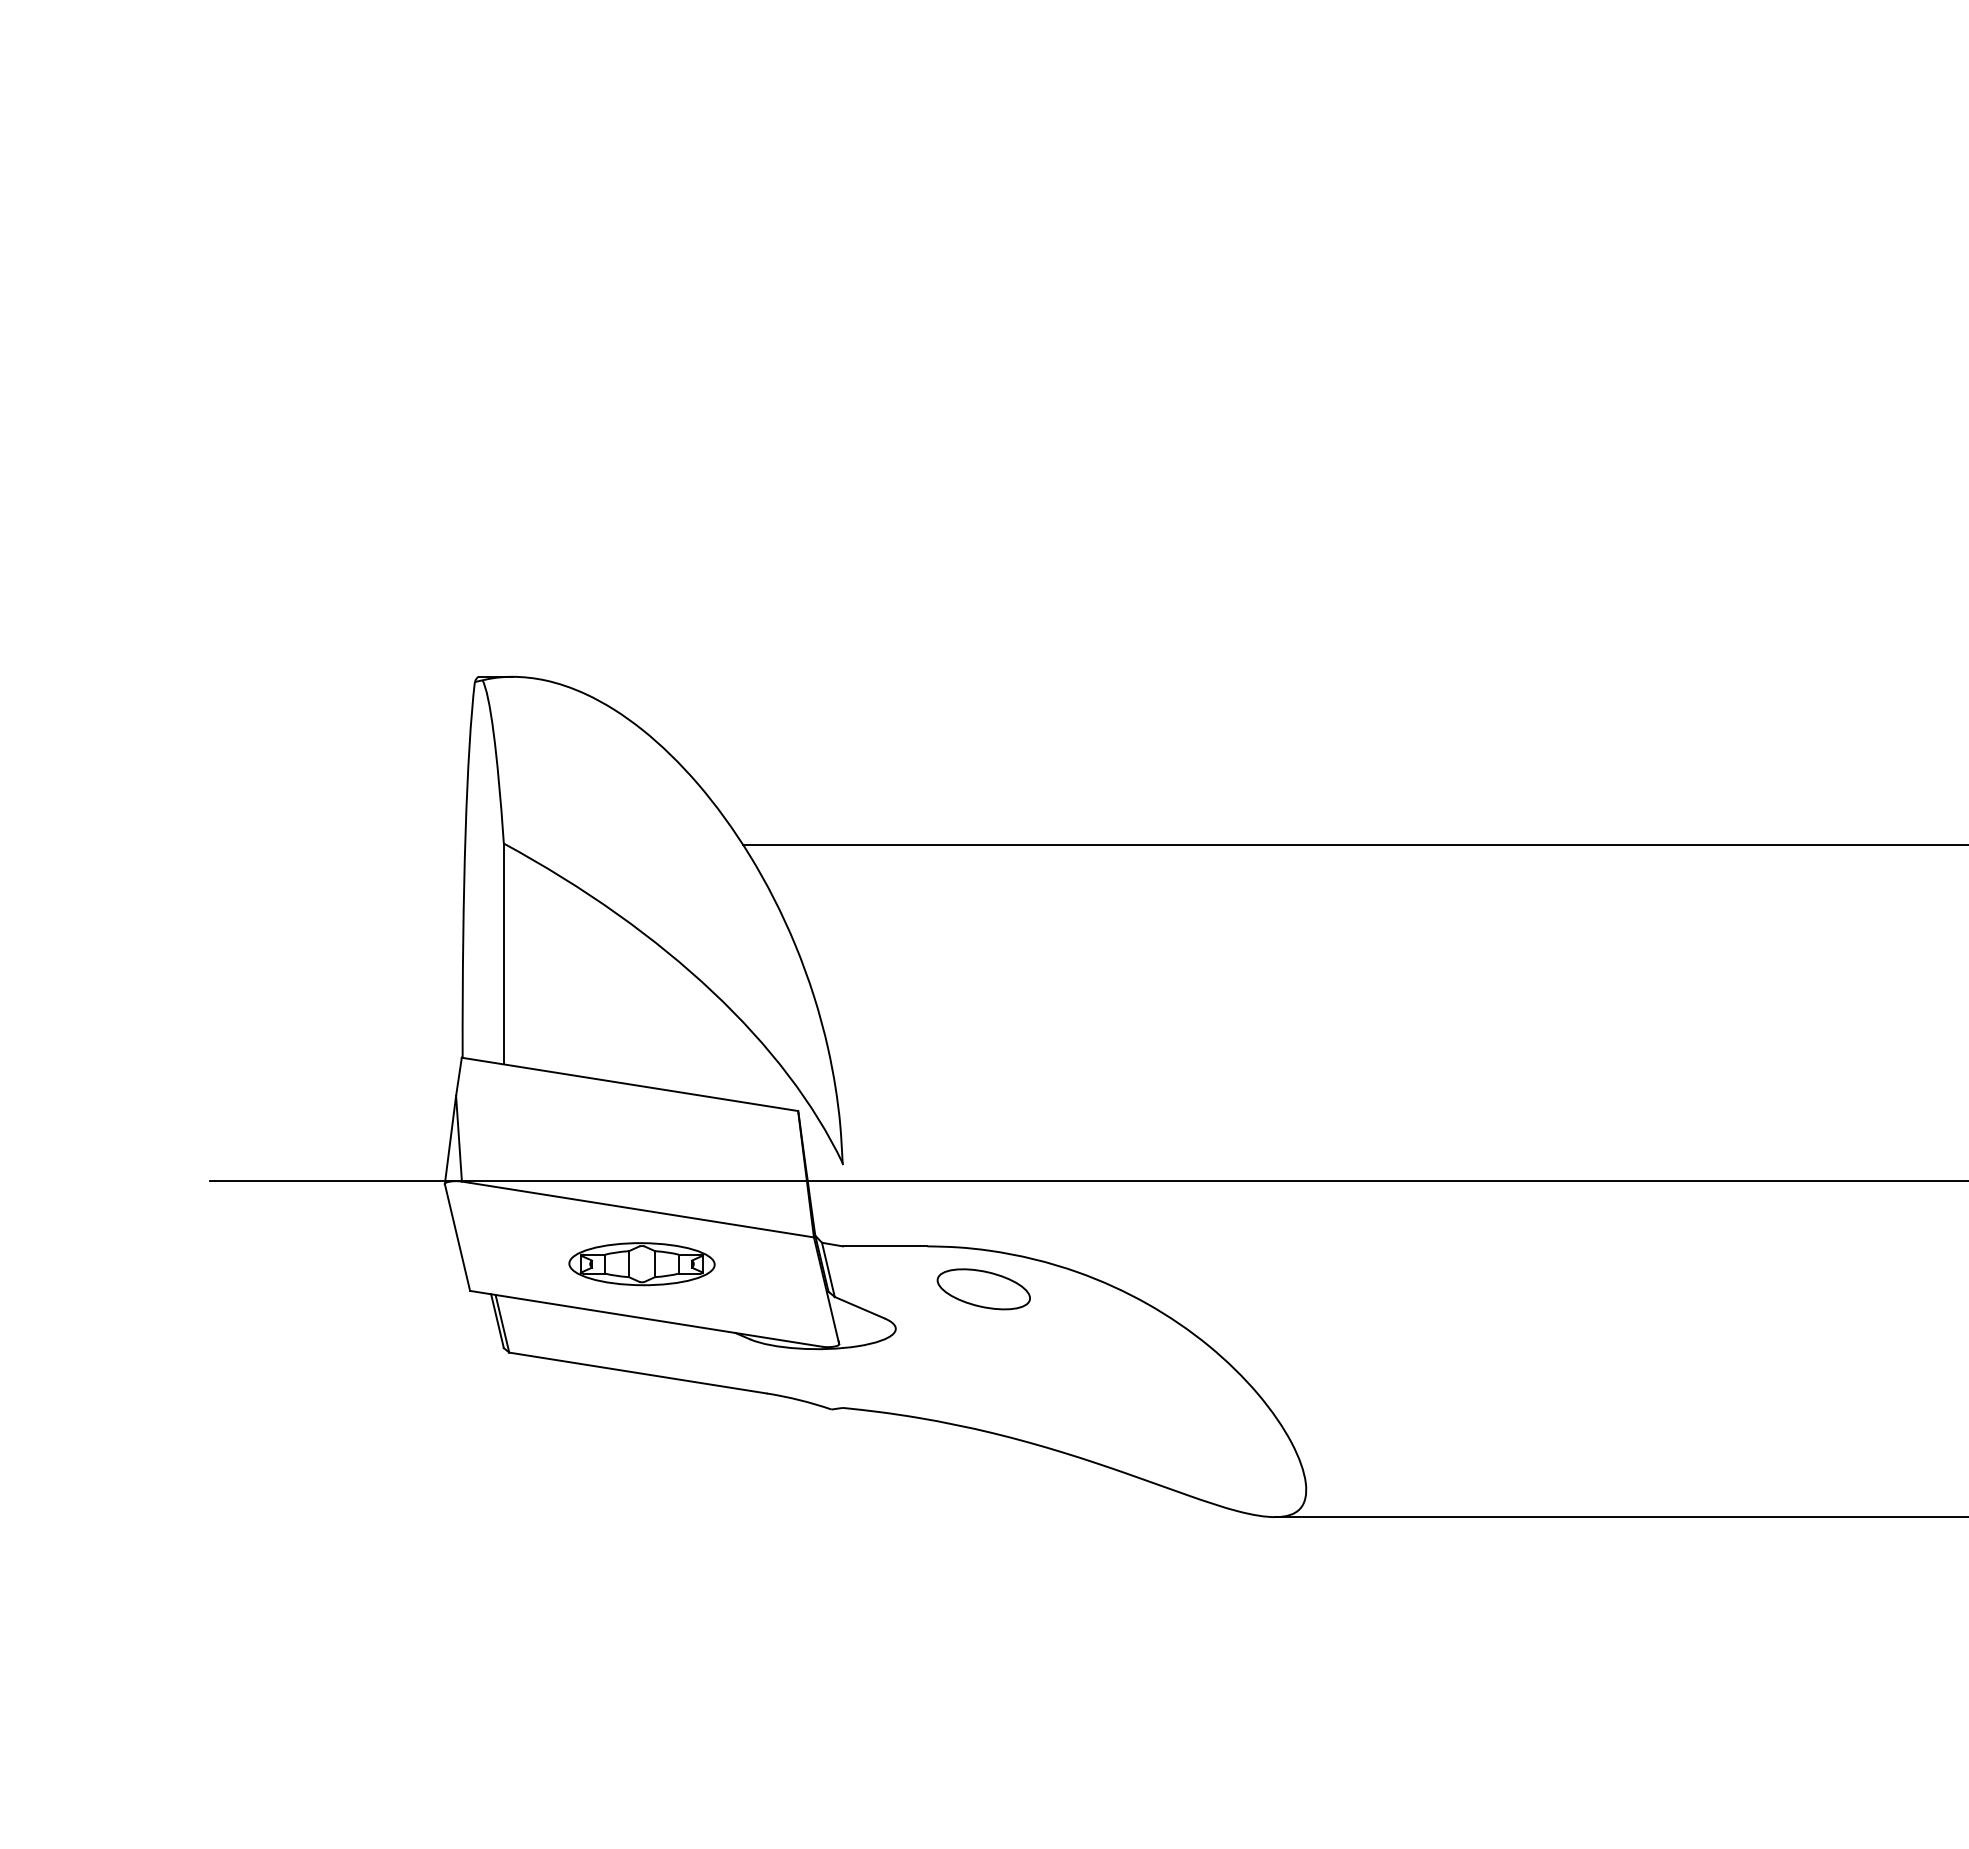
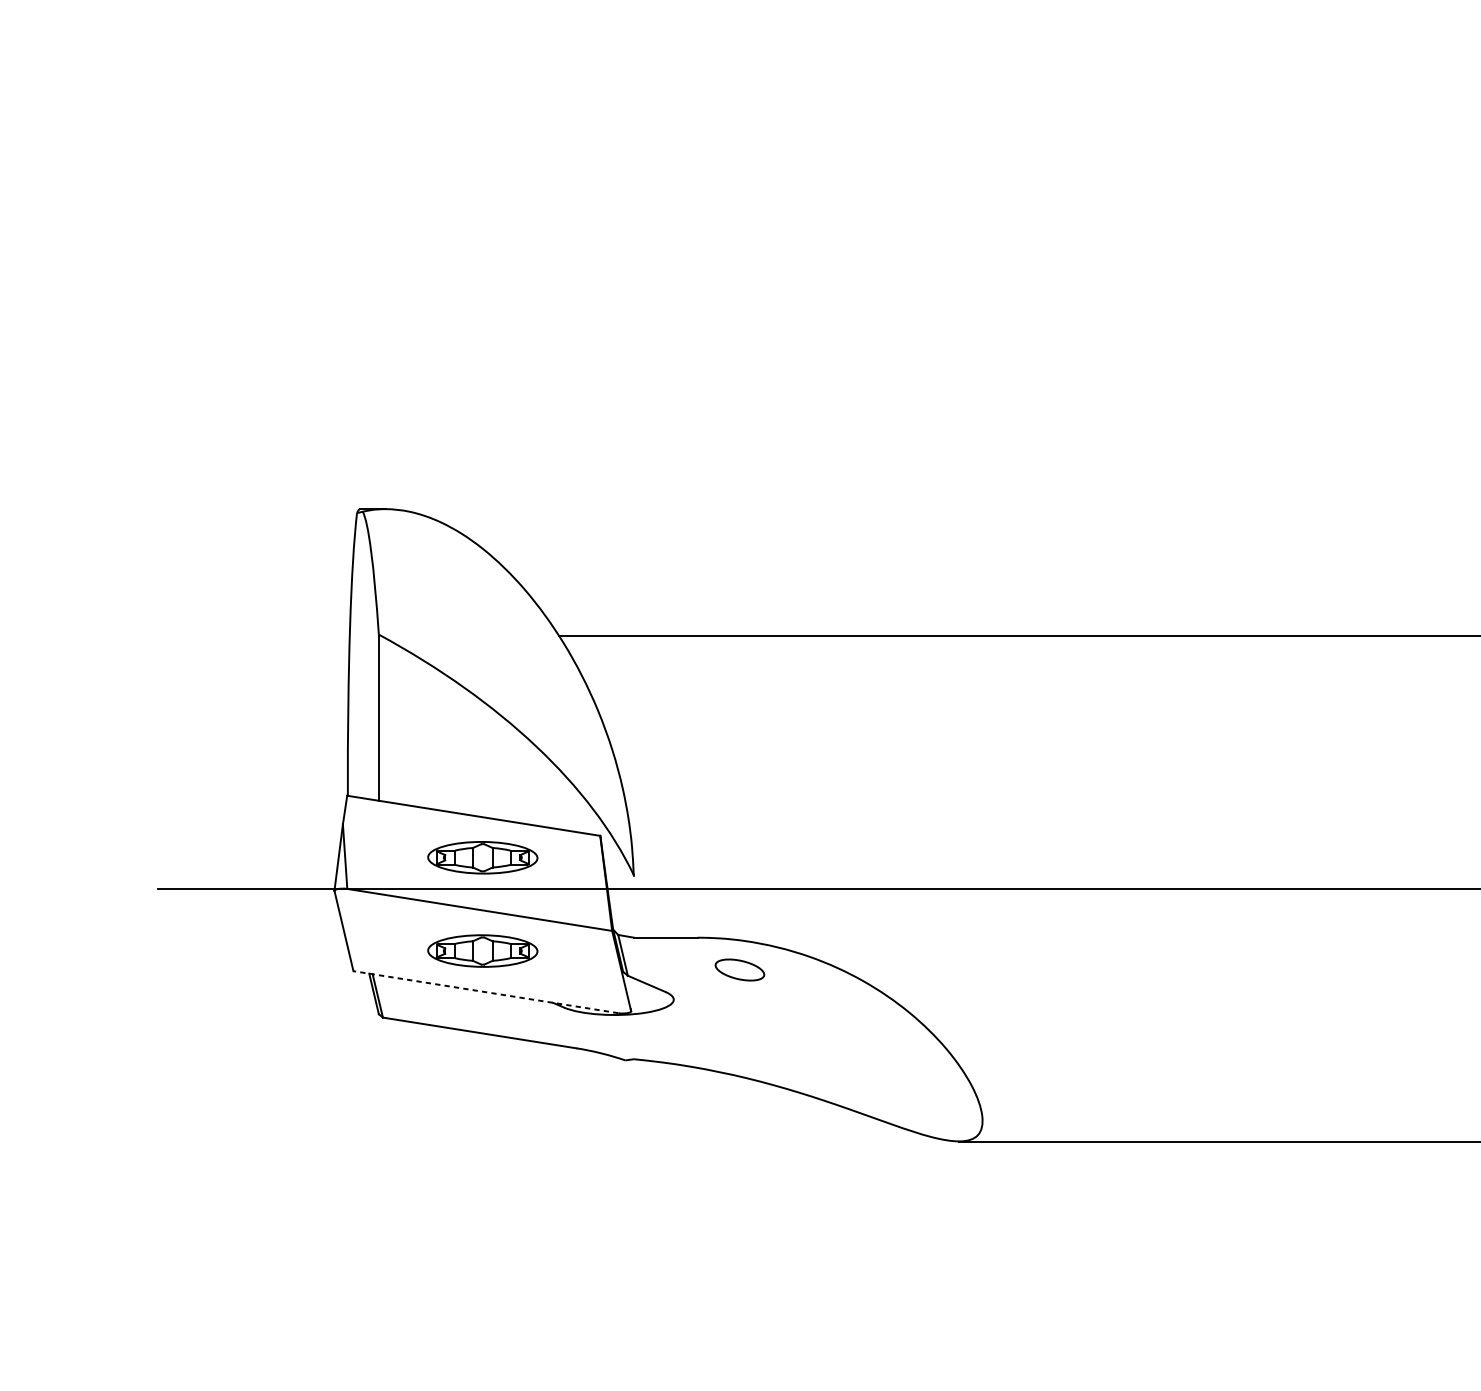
part: (641, 1140) -> (482, 858), added
part: (983, 1289) -> (739, 970), size x0.7
line: (645, 1318) -> (485, 991), solid -> dashed

